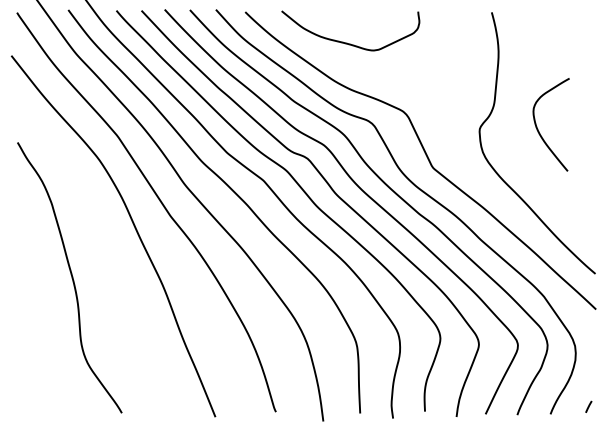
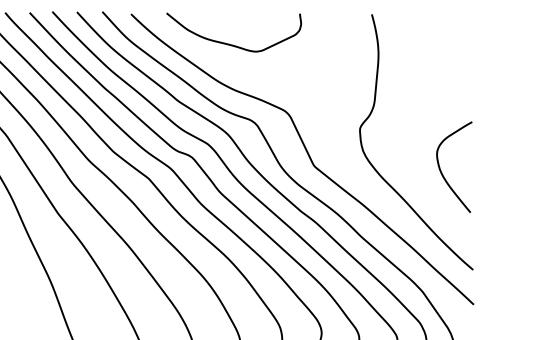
curve: (538, 129) -> (441, 171), moved

